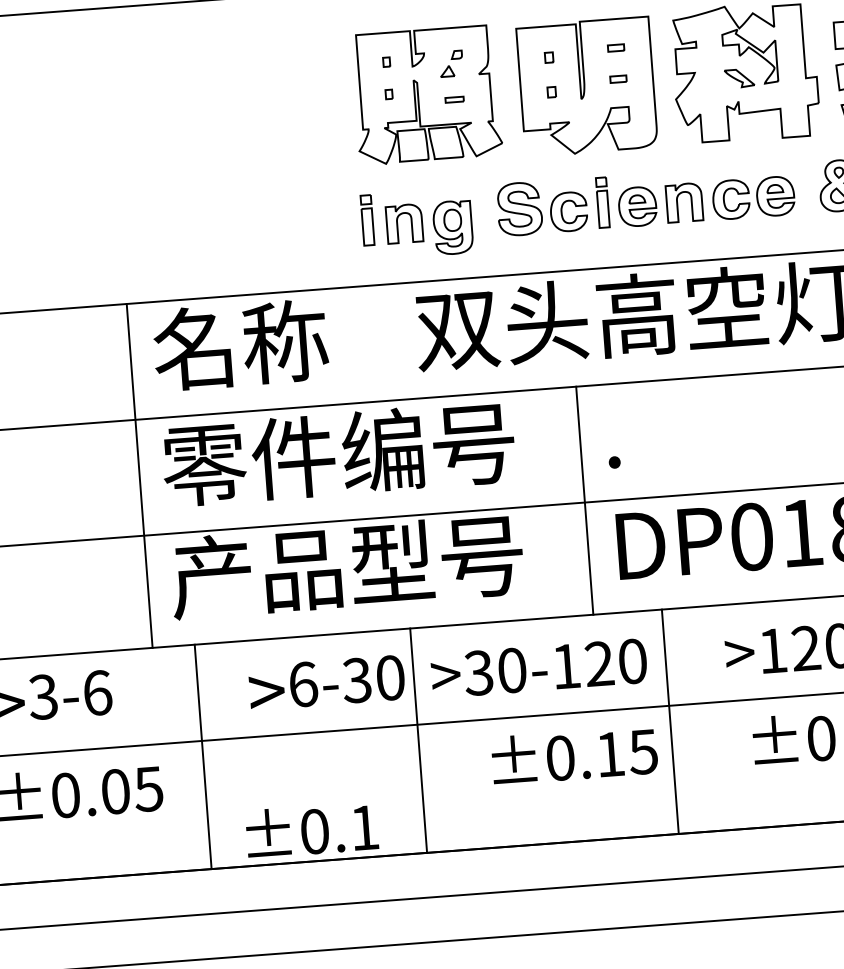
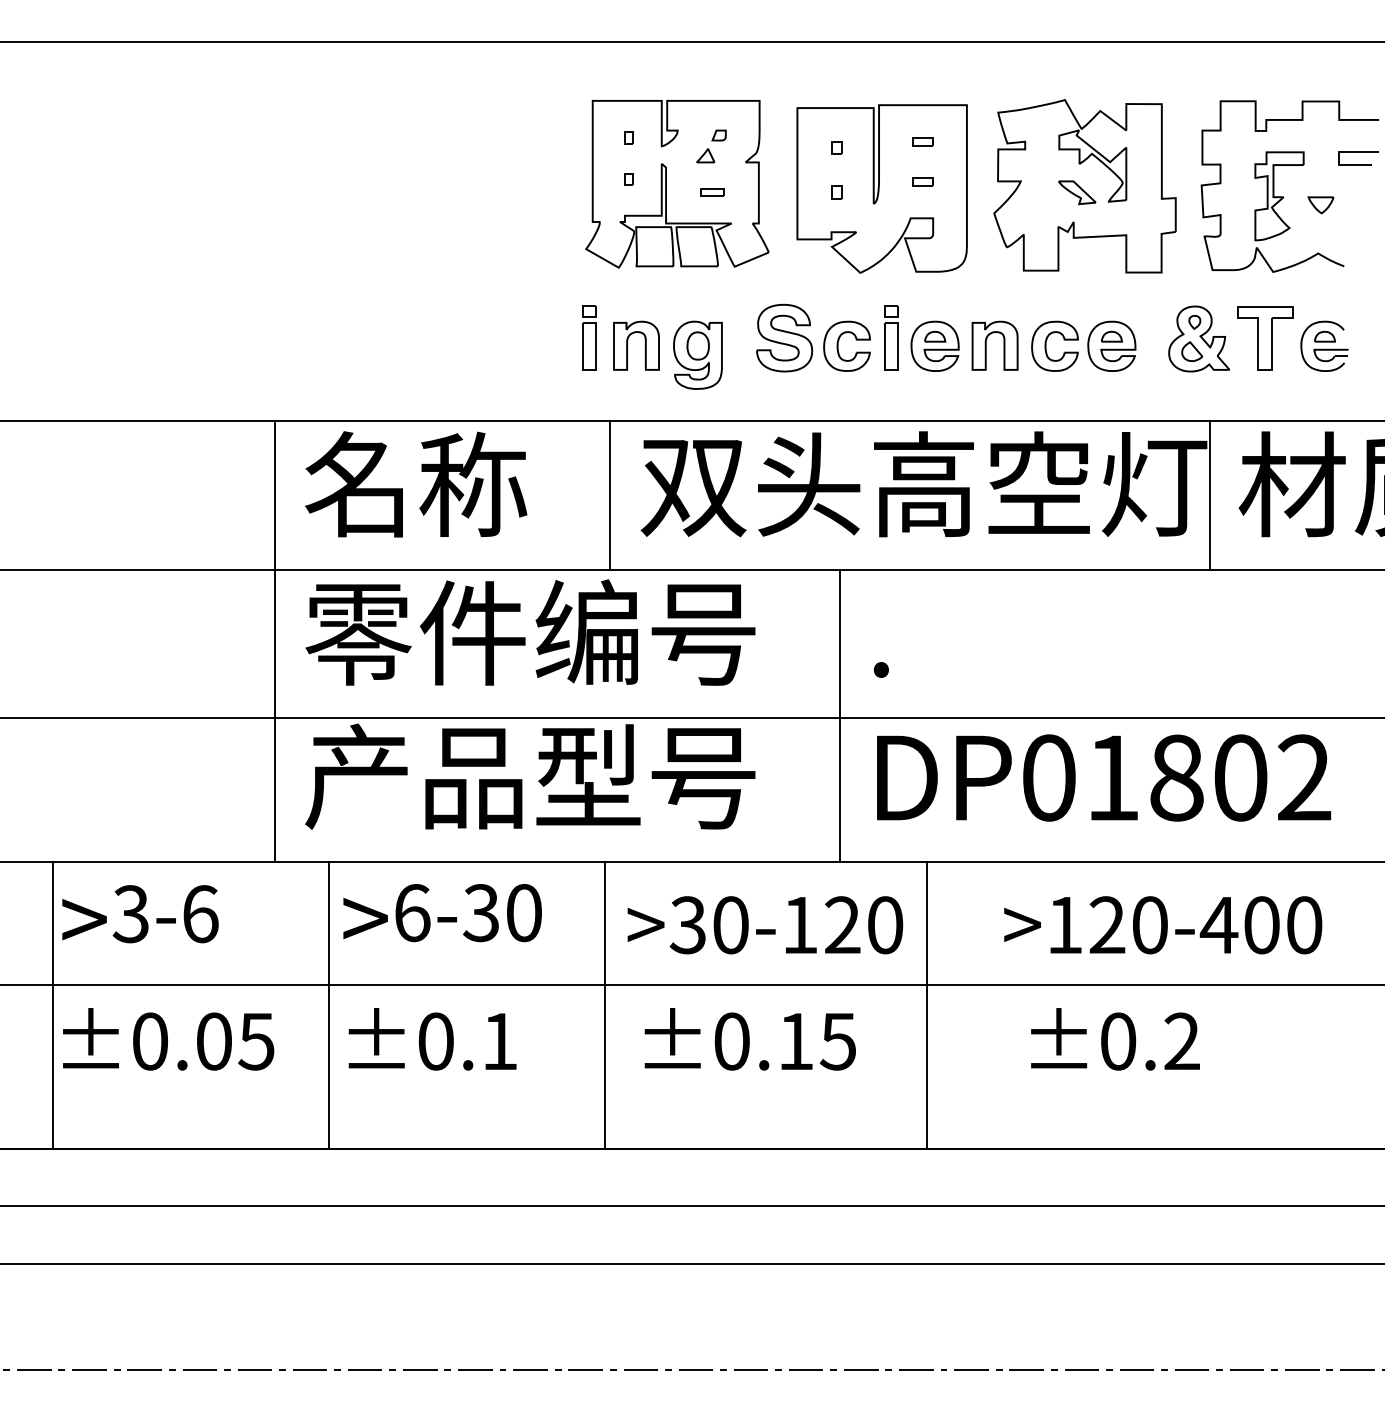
line: (393, 342) -> (610, 495), added
text: (326, 683) -> (442, 913), moved
text: (574, 755) -> (749, 1039), moved
text: (311, 830) -> (432, 1039), moved

